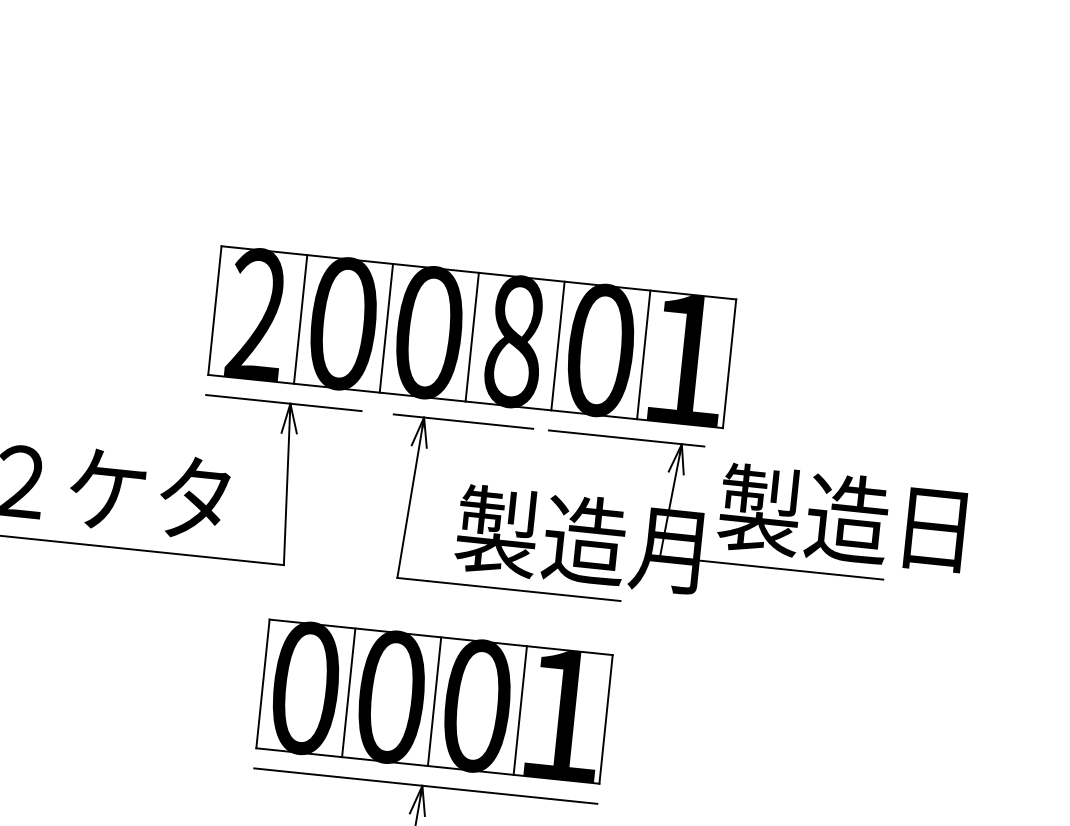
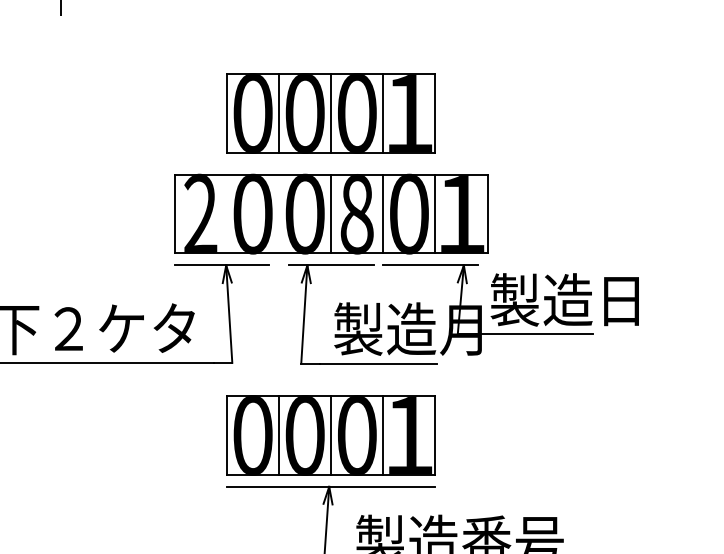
part: (488, 171) -> (330, 113), added
line: (301, 320) -> (227, 214), removed
line: (386, 328) -> (279, 214), removed

